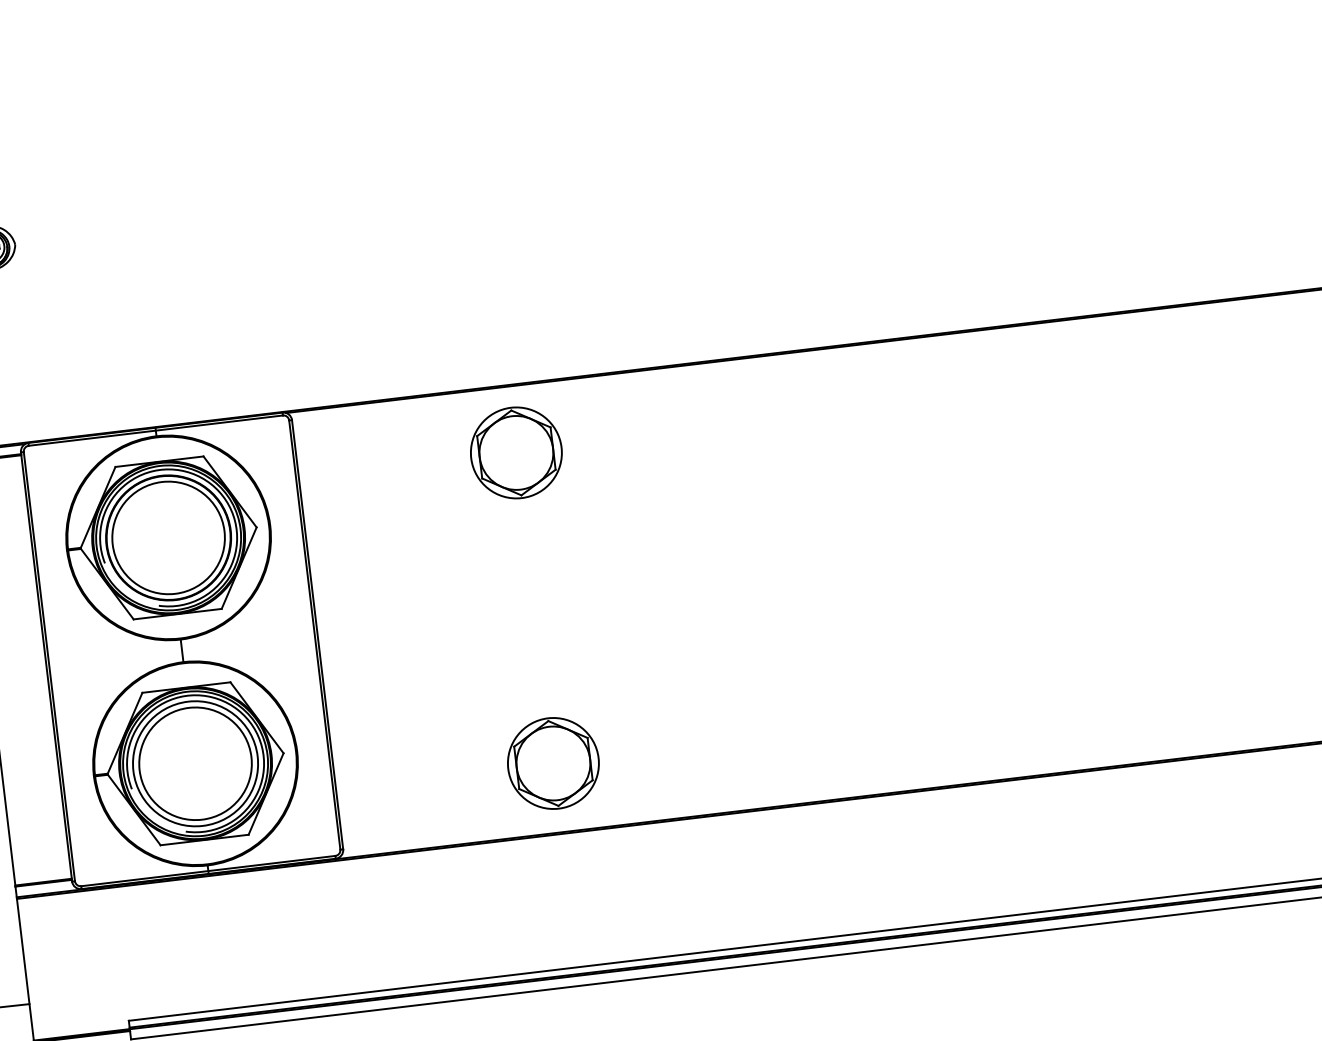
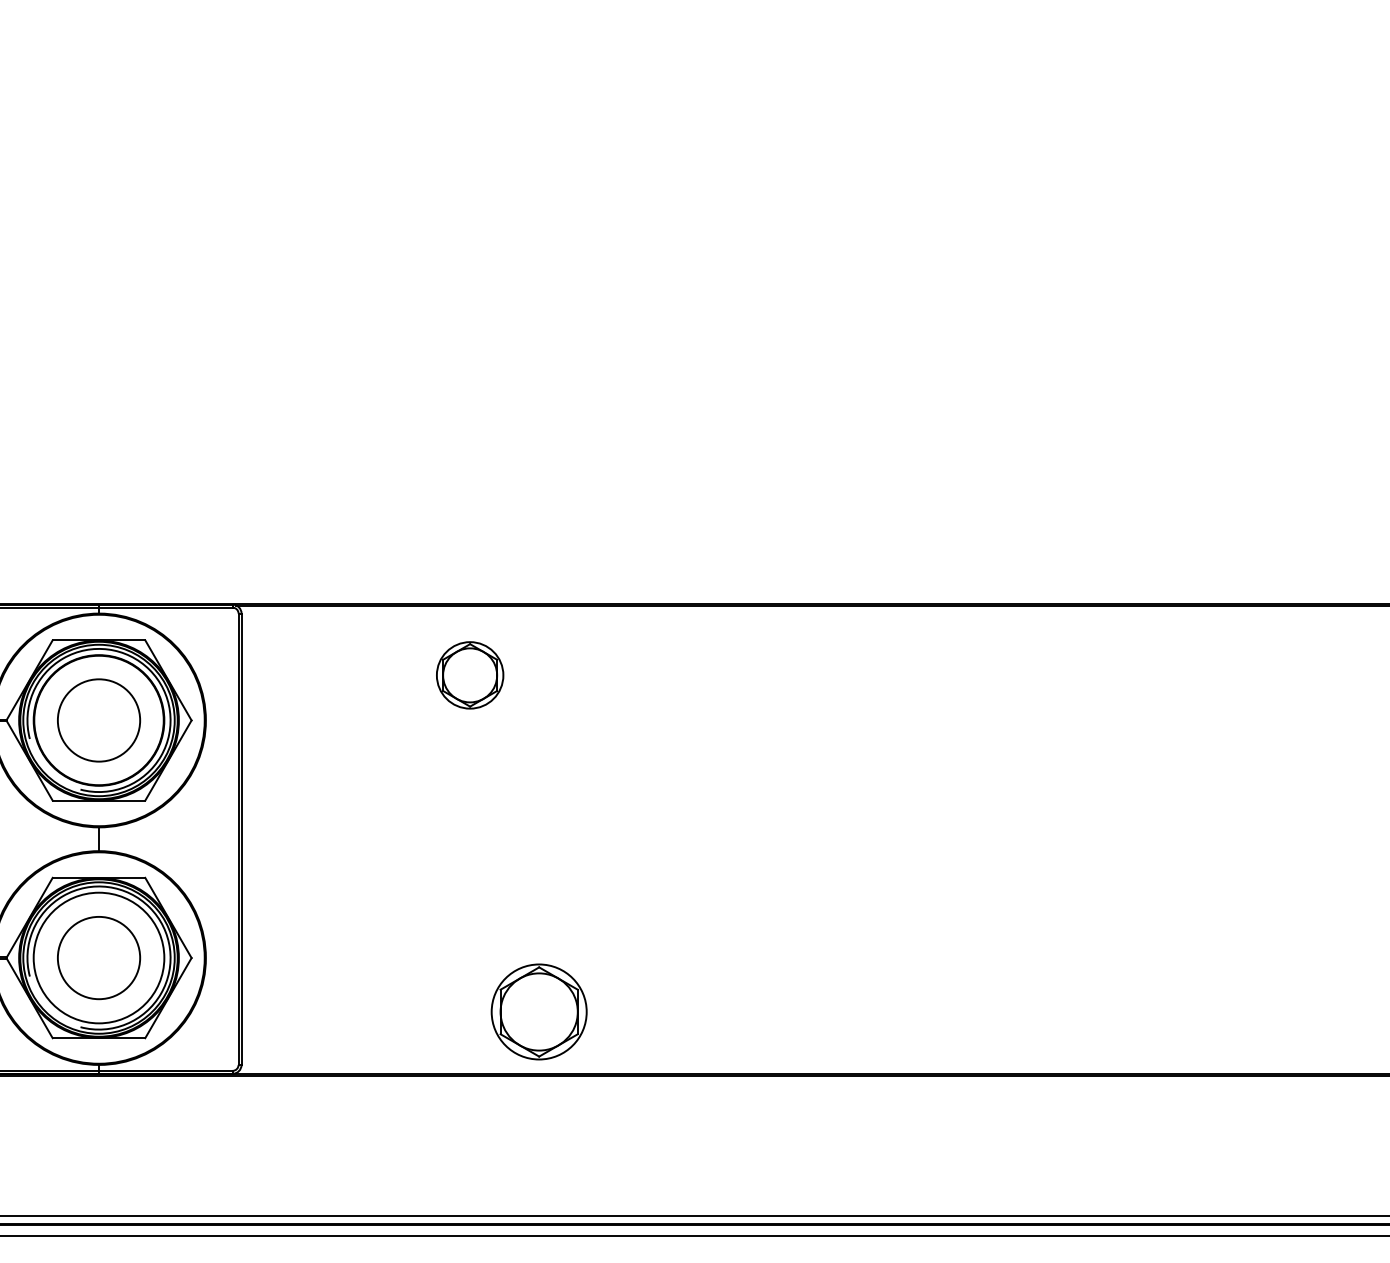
part: (515, 453) -> (469, 675), size x0.7
circle: (168, 538) -> (98, 720), size x0.7
circle: (195, 763) -> (98, 957), size x0.7
part: (552, 763) -> (538, 1011), moved

